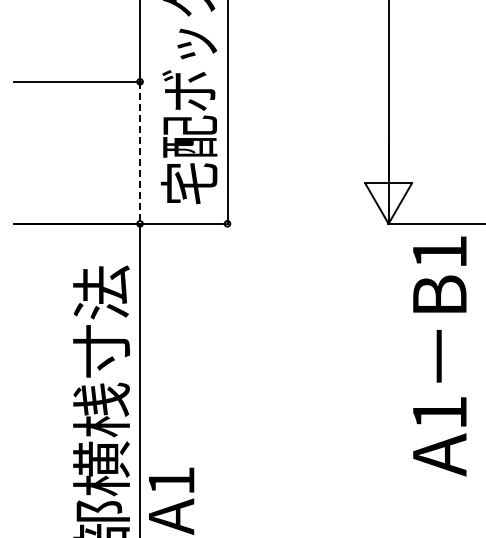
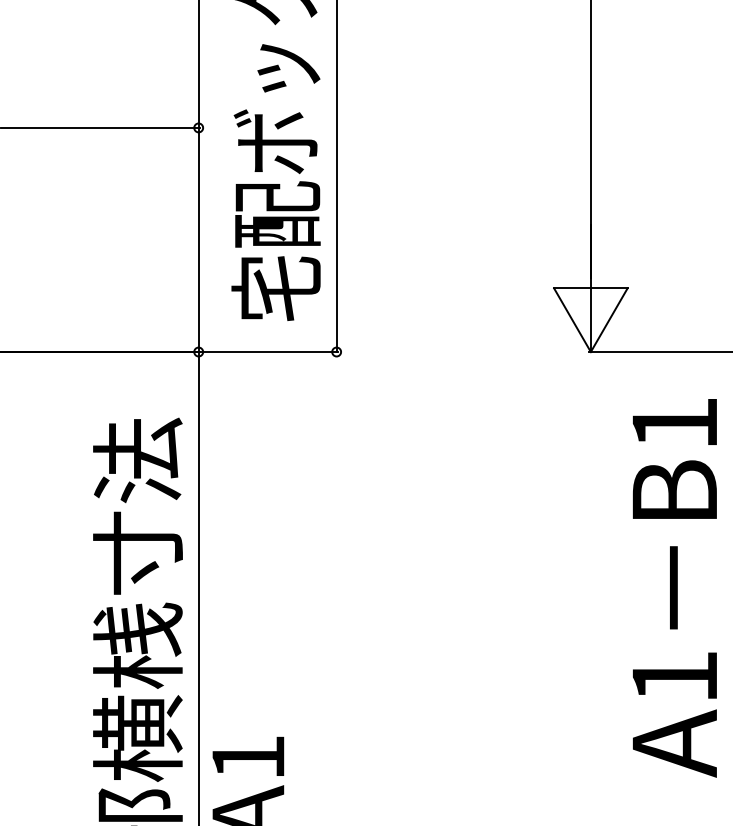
line: (140, 153) -> (199, 241), dashed -> solid
text: (439, 356) -> (674, 588), moved

